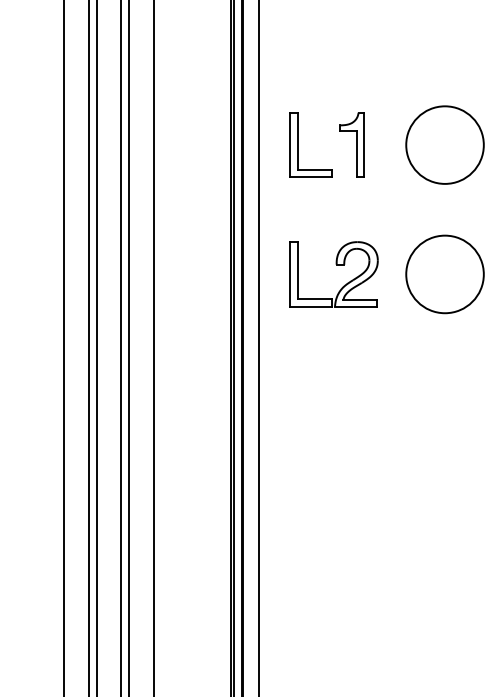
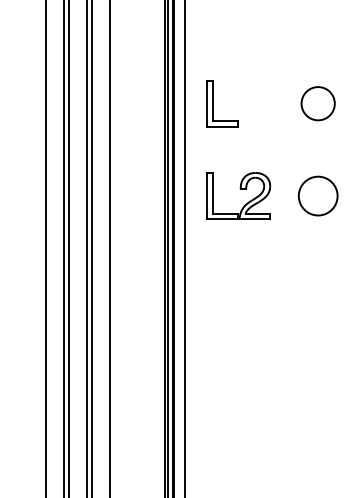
part: (351, 144) -> (251, 103), removed
circle: (444, 144) -> (317, 103), size x0.6
circle: (444, 274) -> (317, 196), size x0.7

